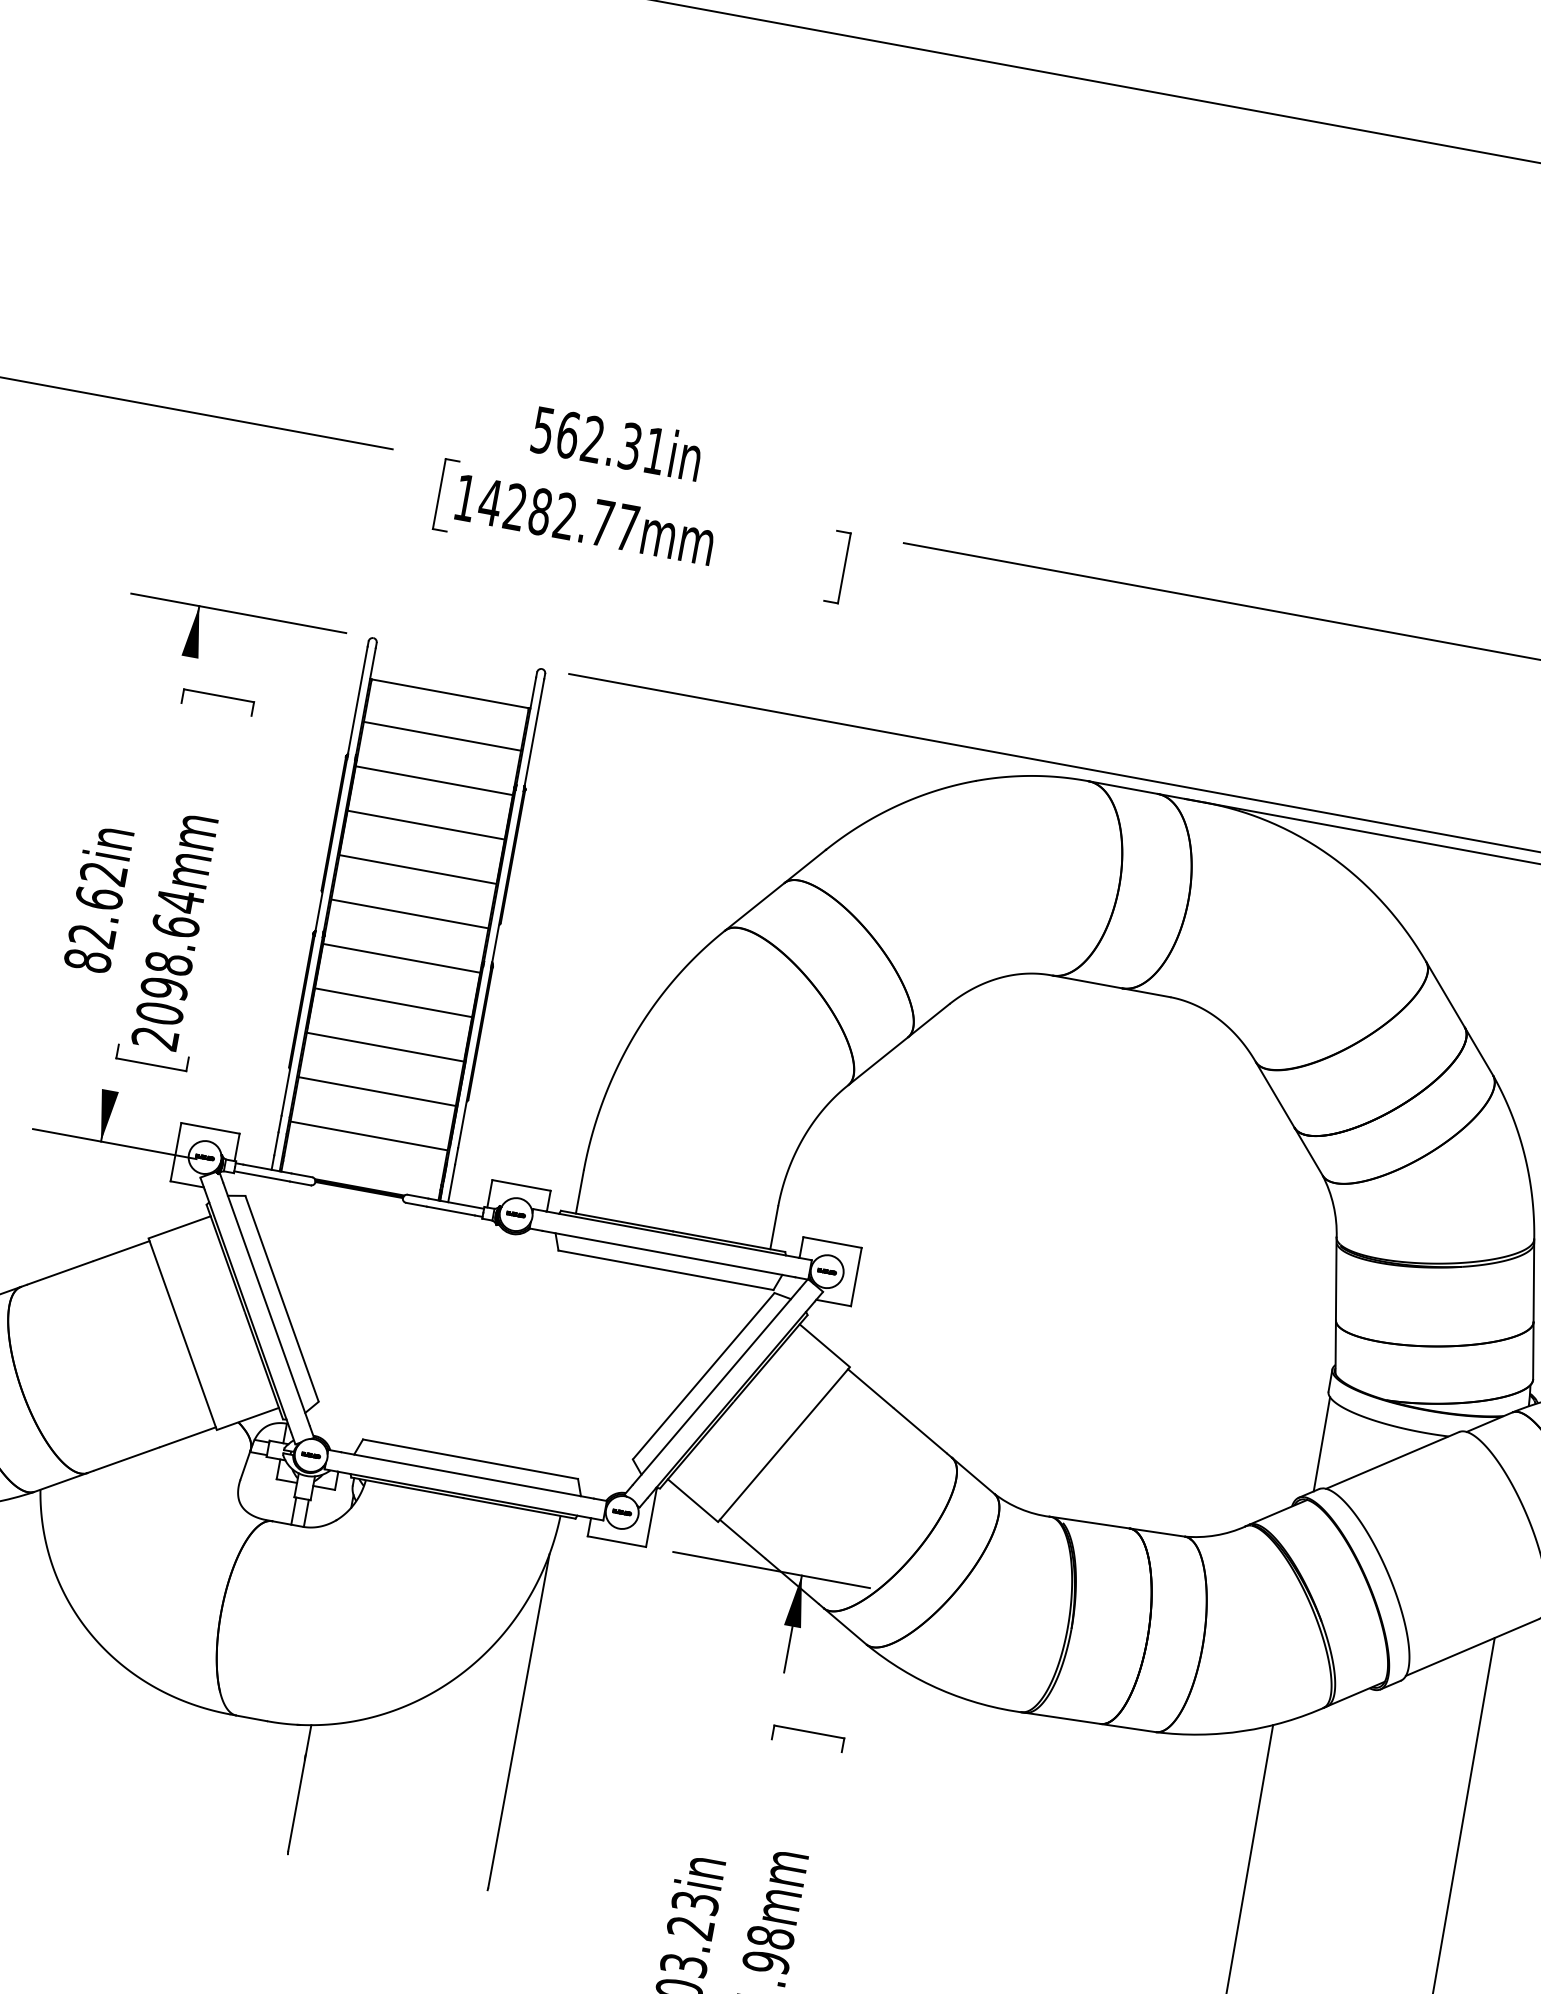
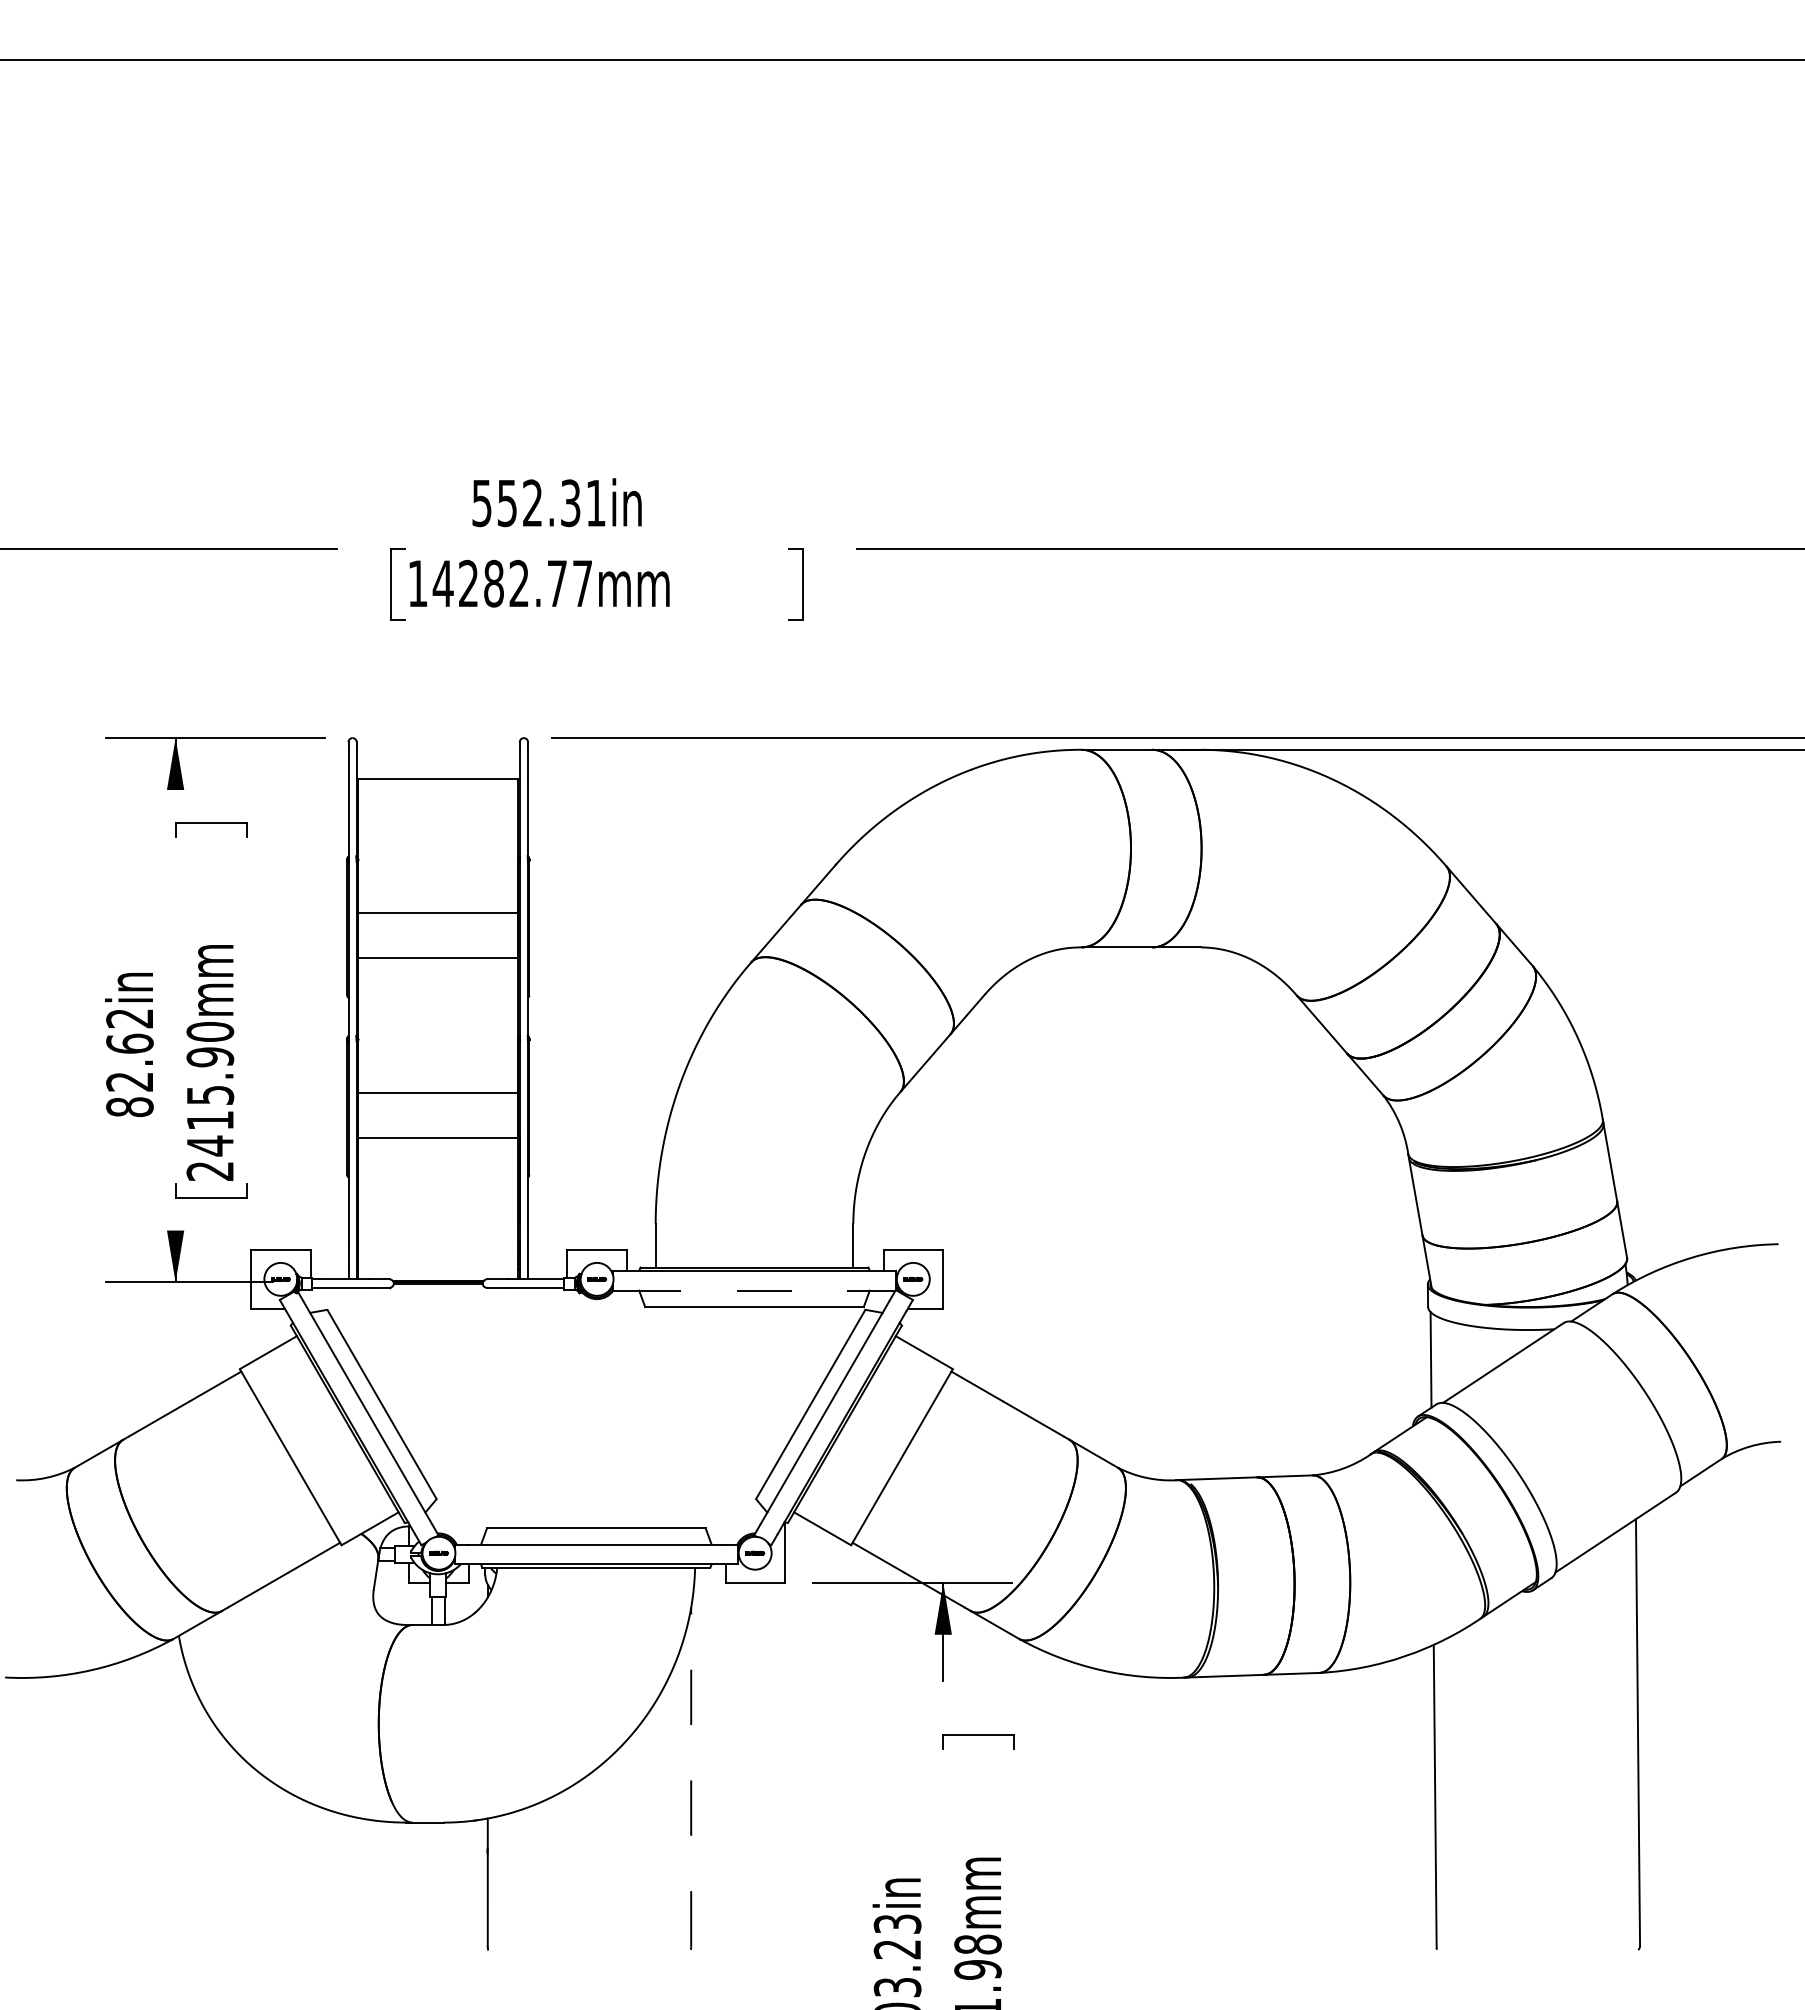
text: (568, 435) -> (507, 503), 562.31in -> 552.31in
line: (442, 736) -> (438, 822), removed
line: (434, 780) -> (438, 867), removed
line: (410, 913) -> (438, 1002), removed
text: (170, 957) -> (210, 1088), 2098.64mm -> 2415.90mm
line: (402, 957) -> (438, 1047), removed
line: (377, 1091) -> (438, 1183), removed
line: (369, 1135) -> (438, 1228), removed
line: (668, 1253) -> (754, 1290), solid -> dashed
line: (519, 1720) -> (691, 1776), solid -> dashed

